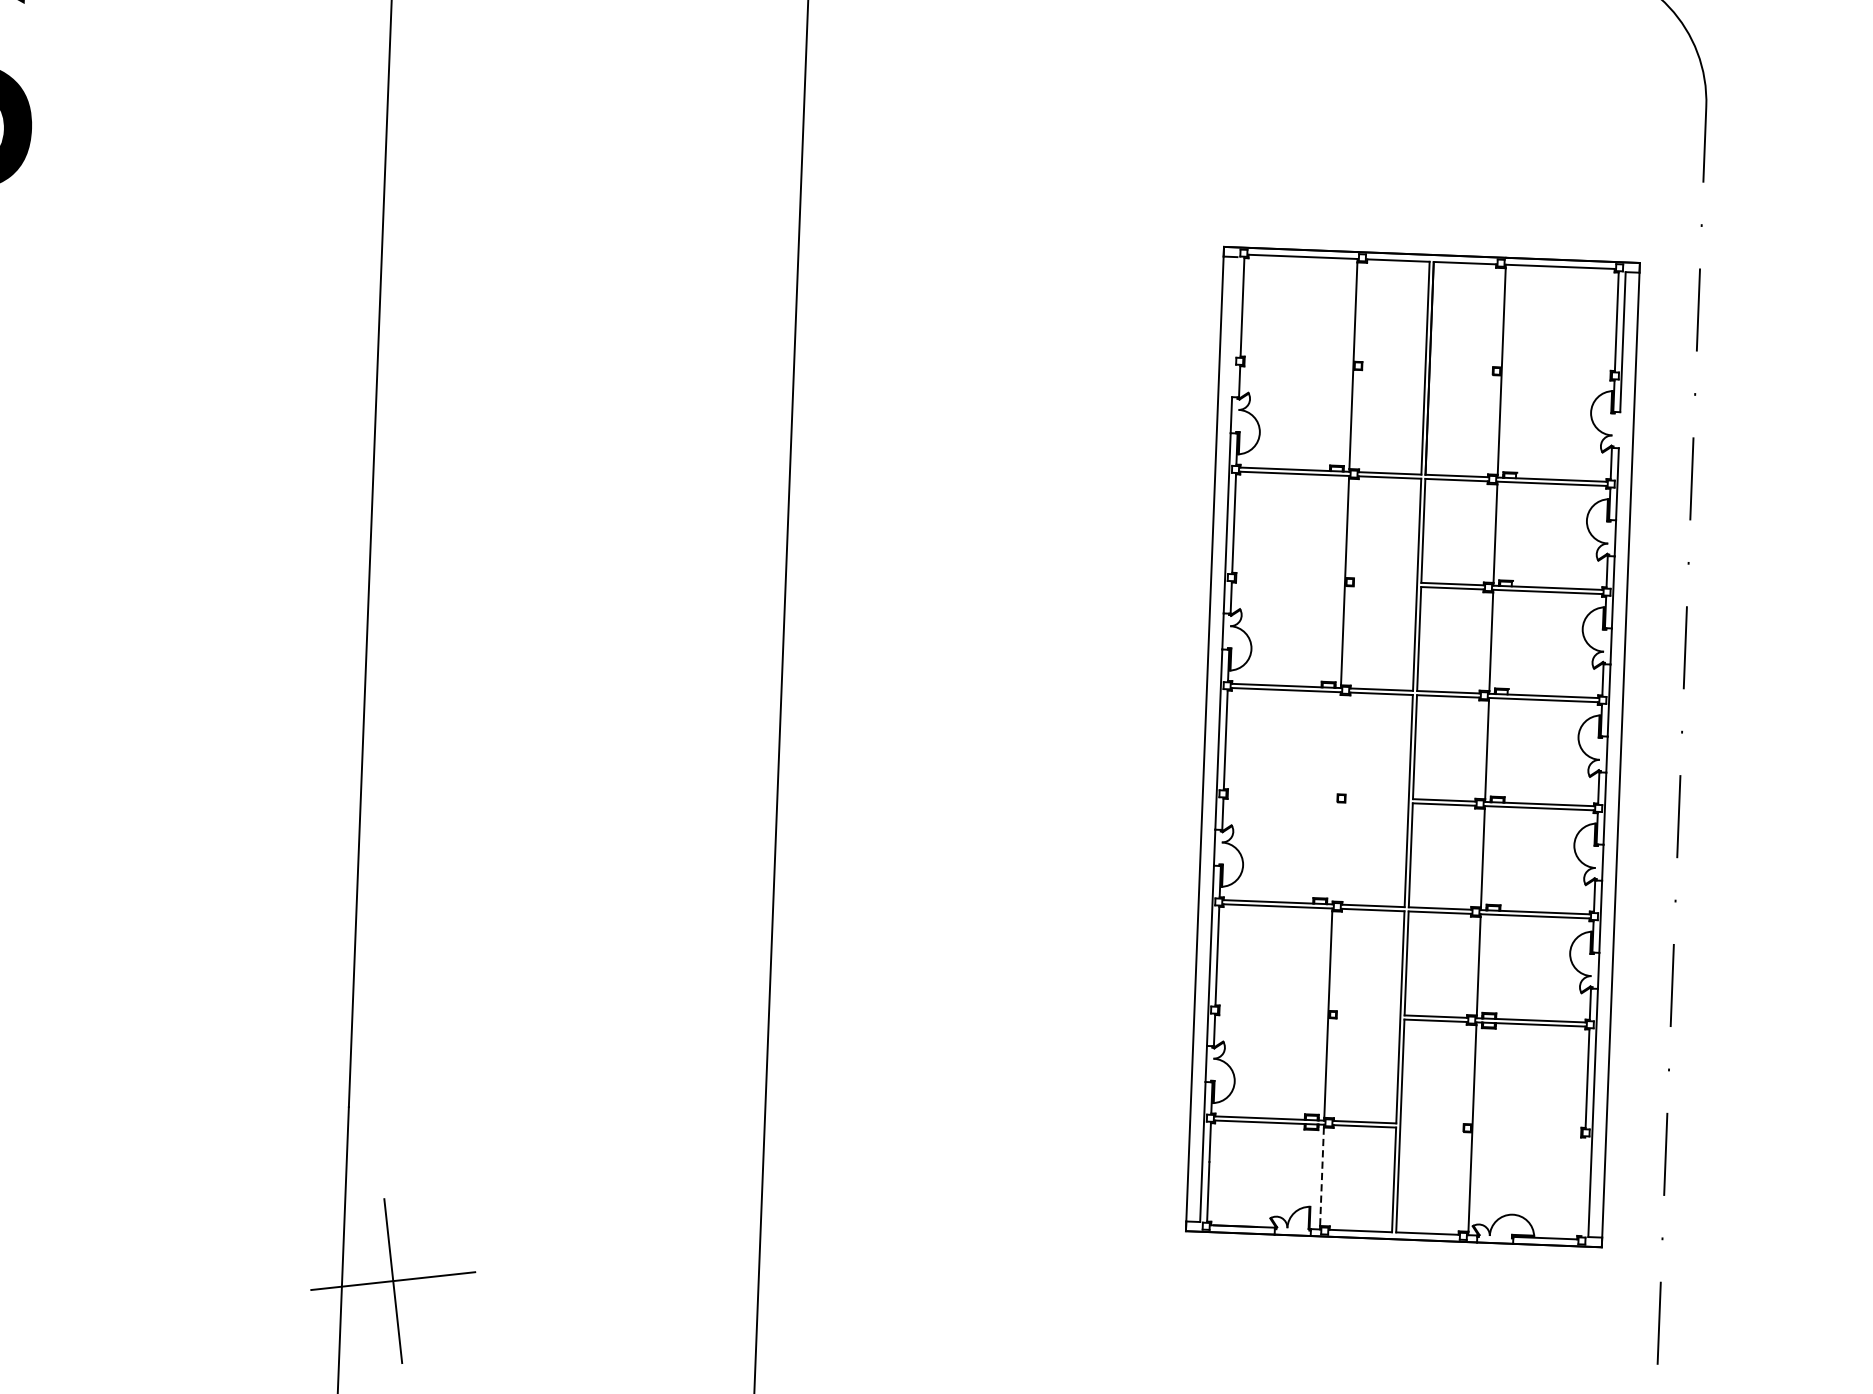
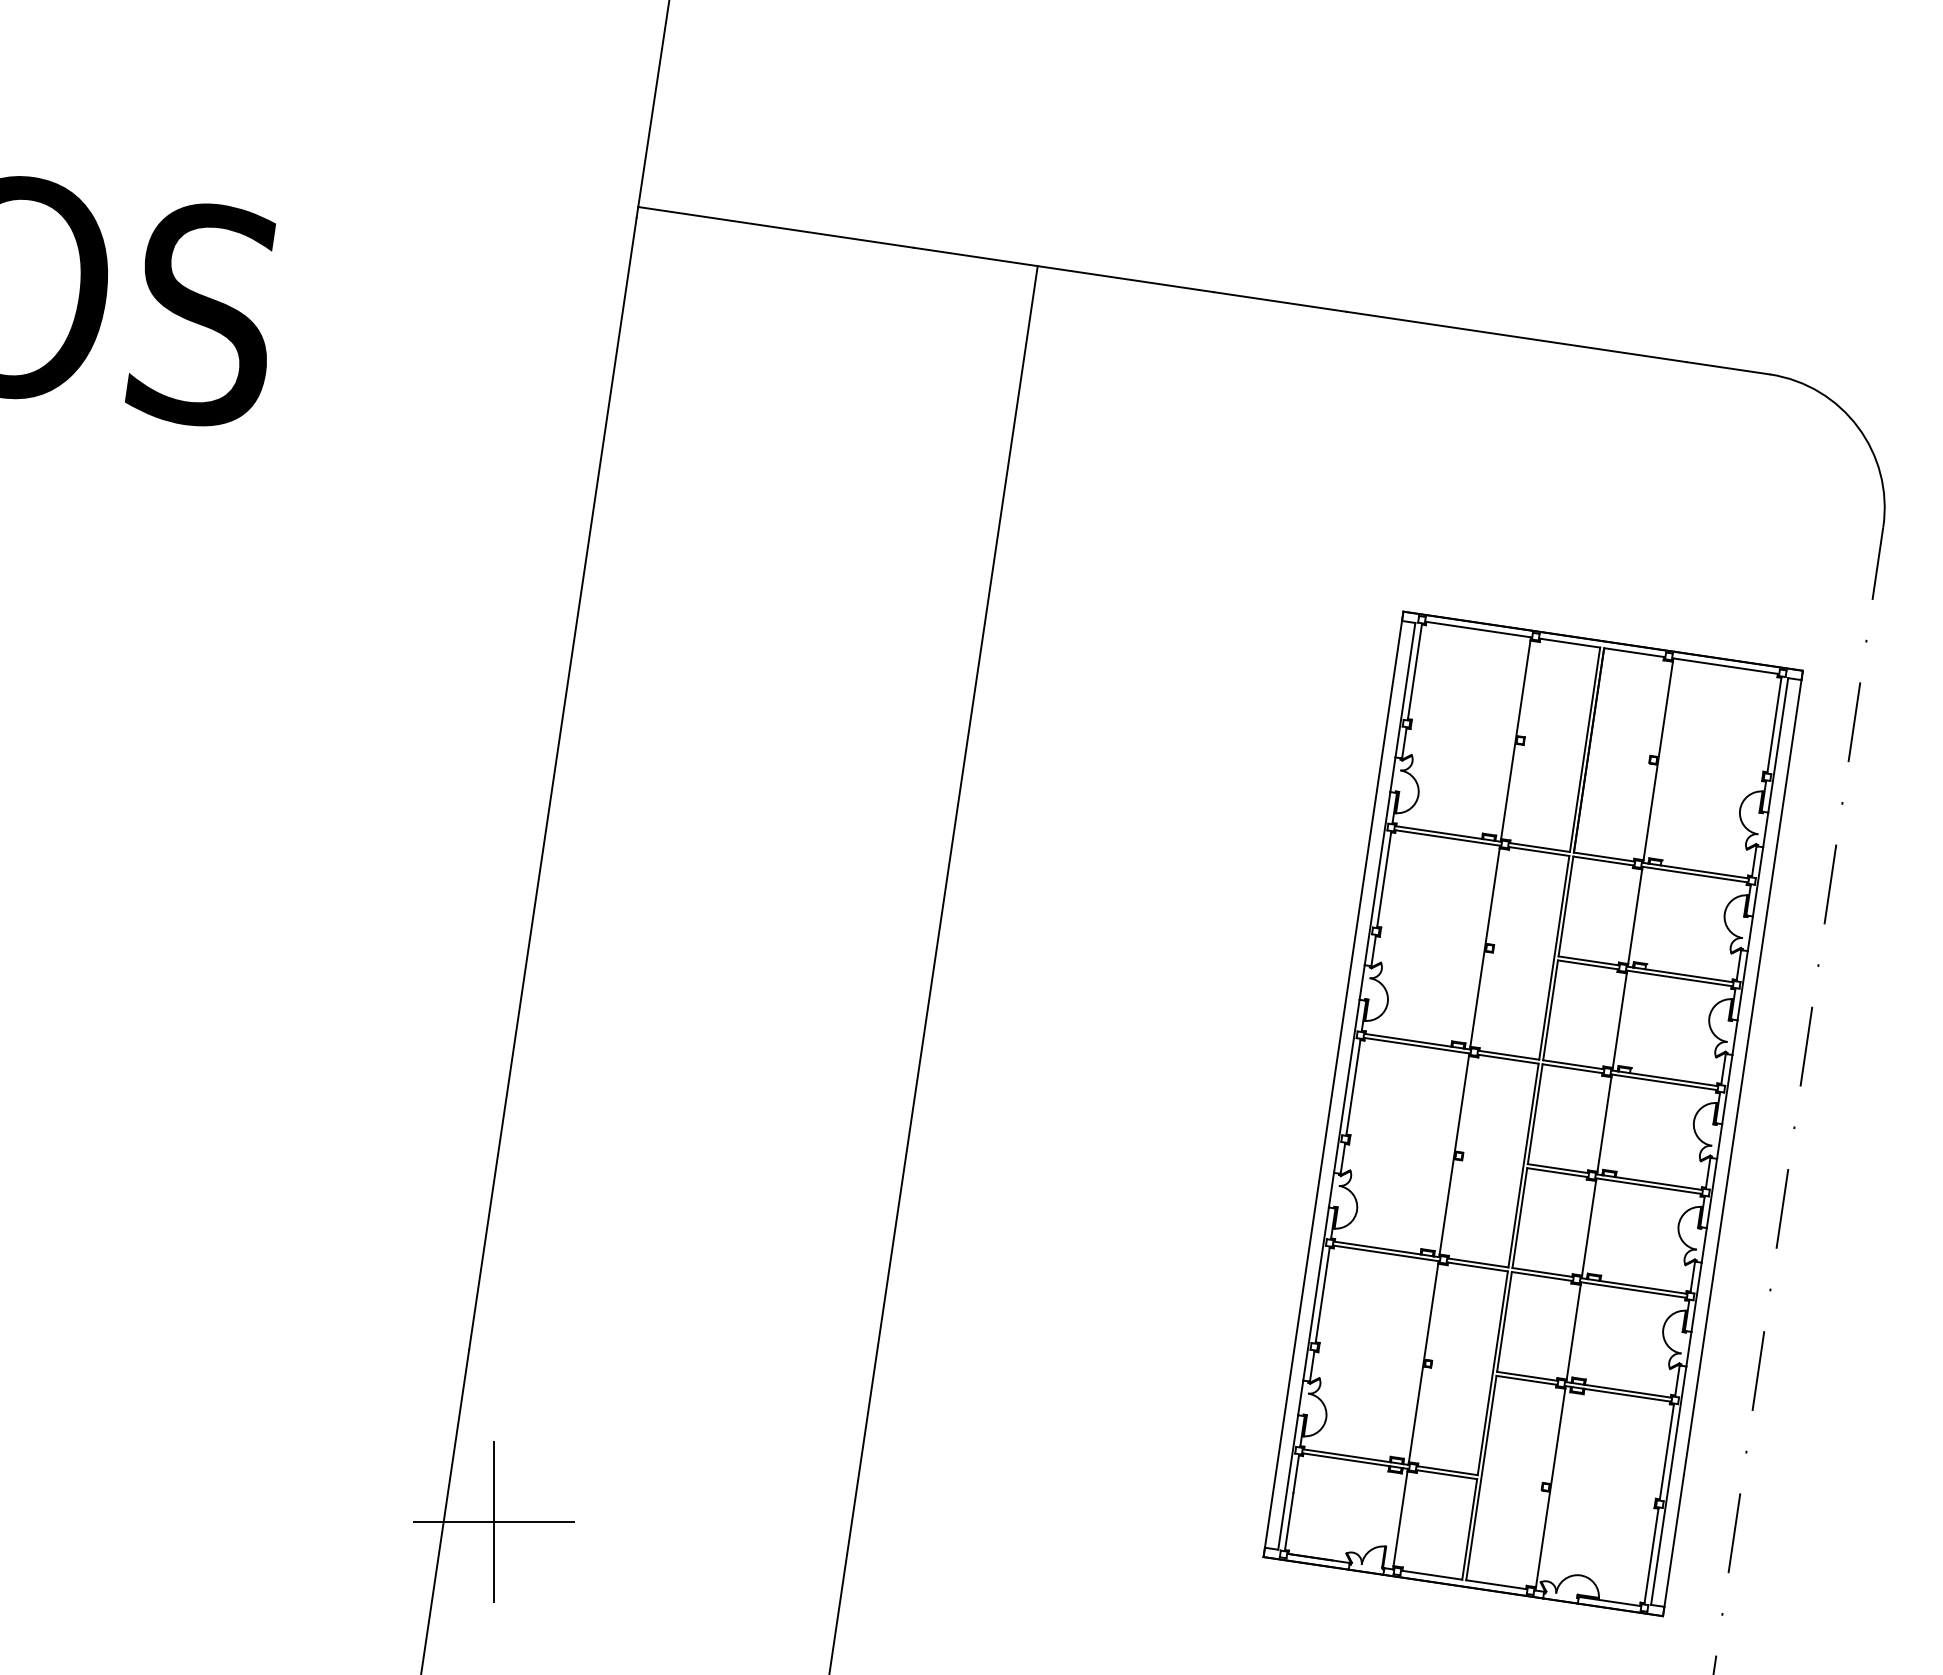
line: (1234, 326) -> (1405, 689), added
line: (1619, 429) -> (1765, 829), added
line: (1335, 798) -> (1453, 1155), added
line: (1321, 1176) -> (1400, 1518), dashed -> solid
line: (1583, 1186) -> (1651, 1555), added

